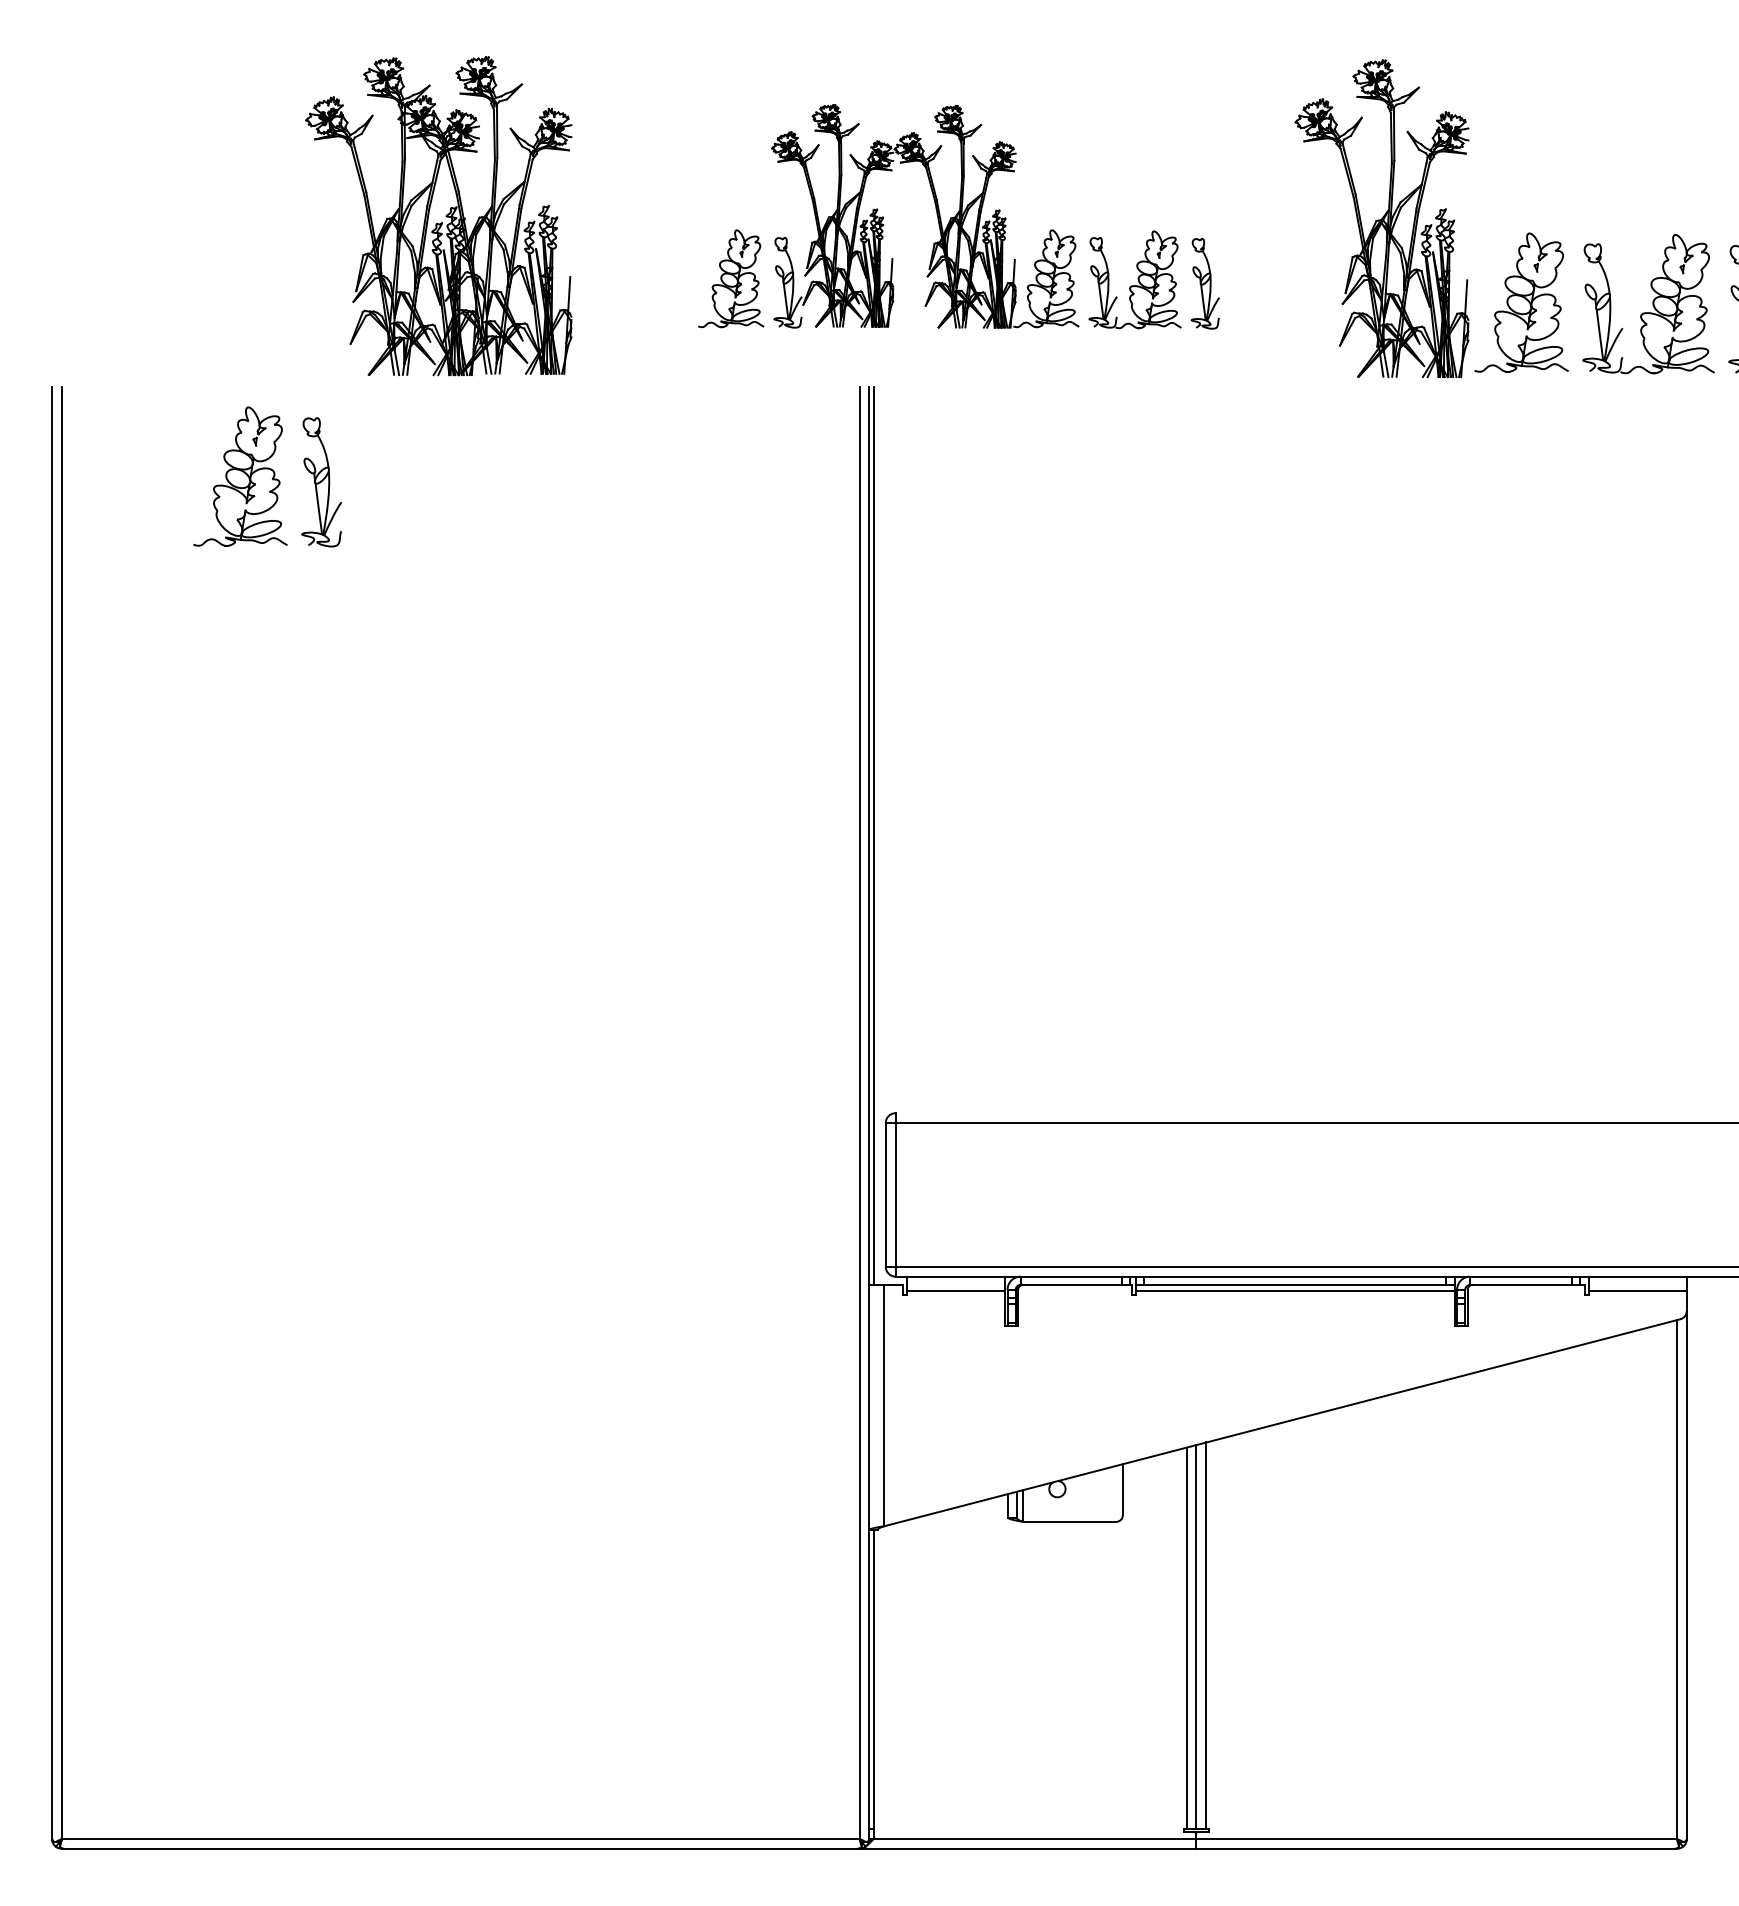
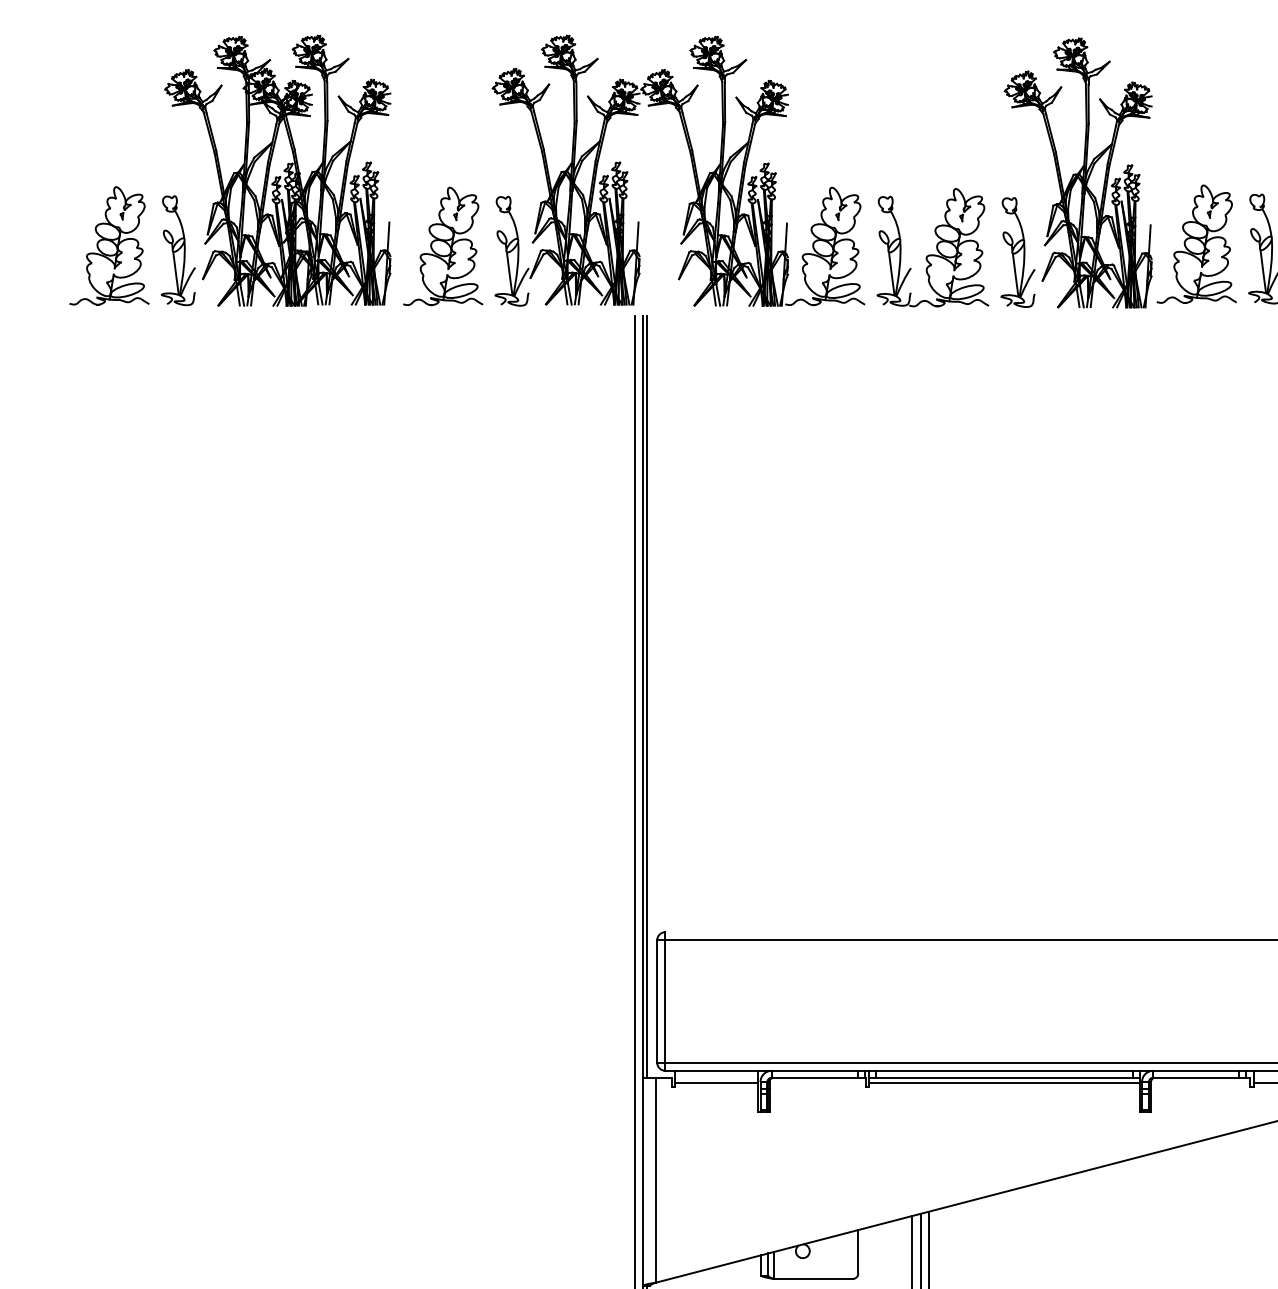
part: (958, 216) -> (718, 171), size x1.43
part: (267, 476) -> (132, 245), moved

